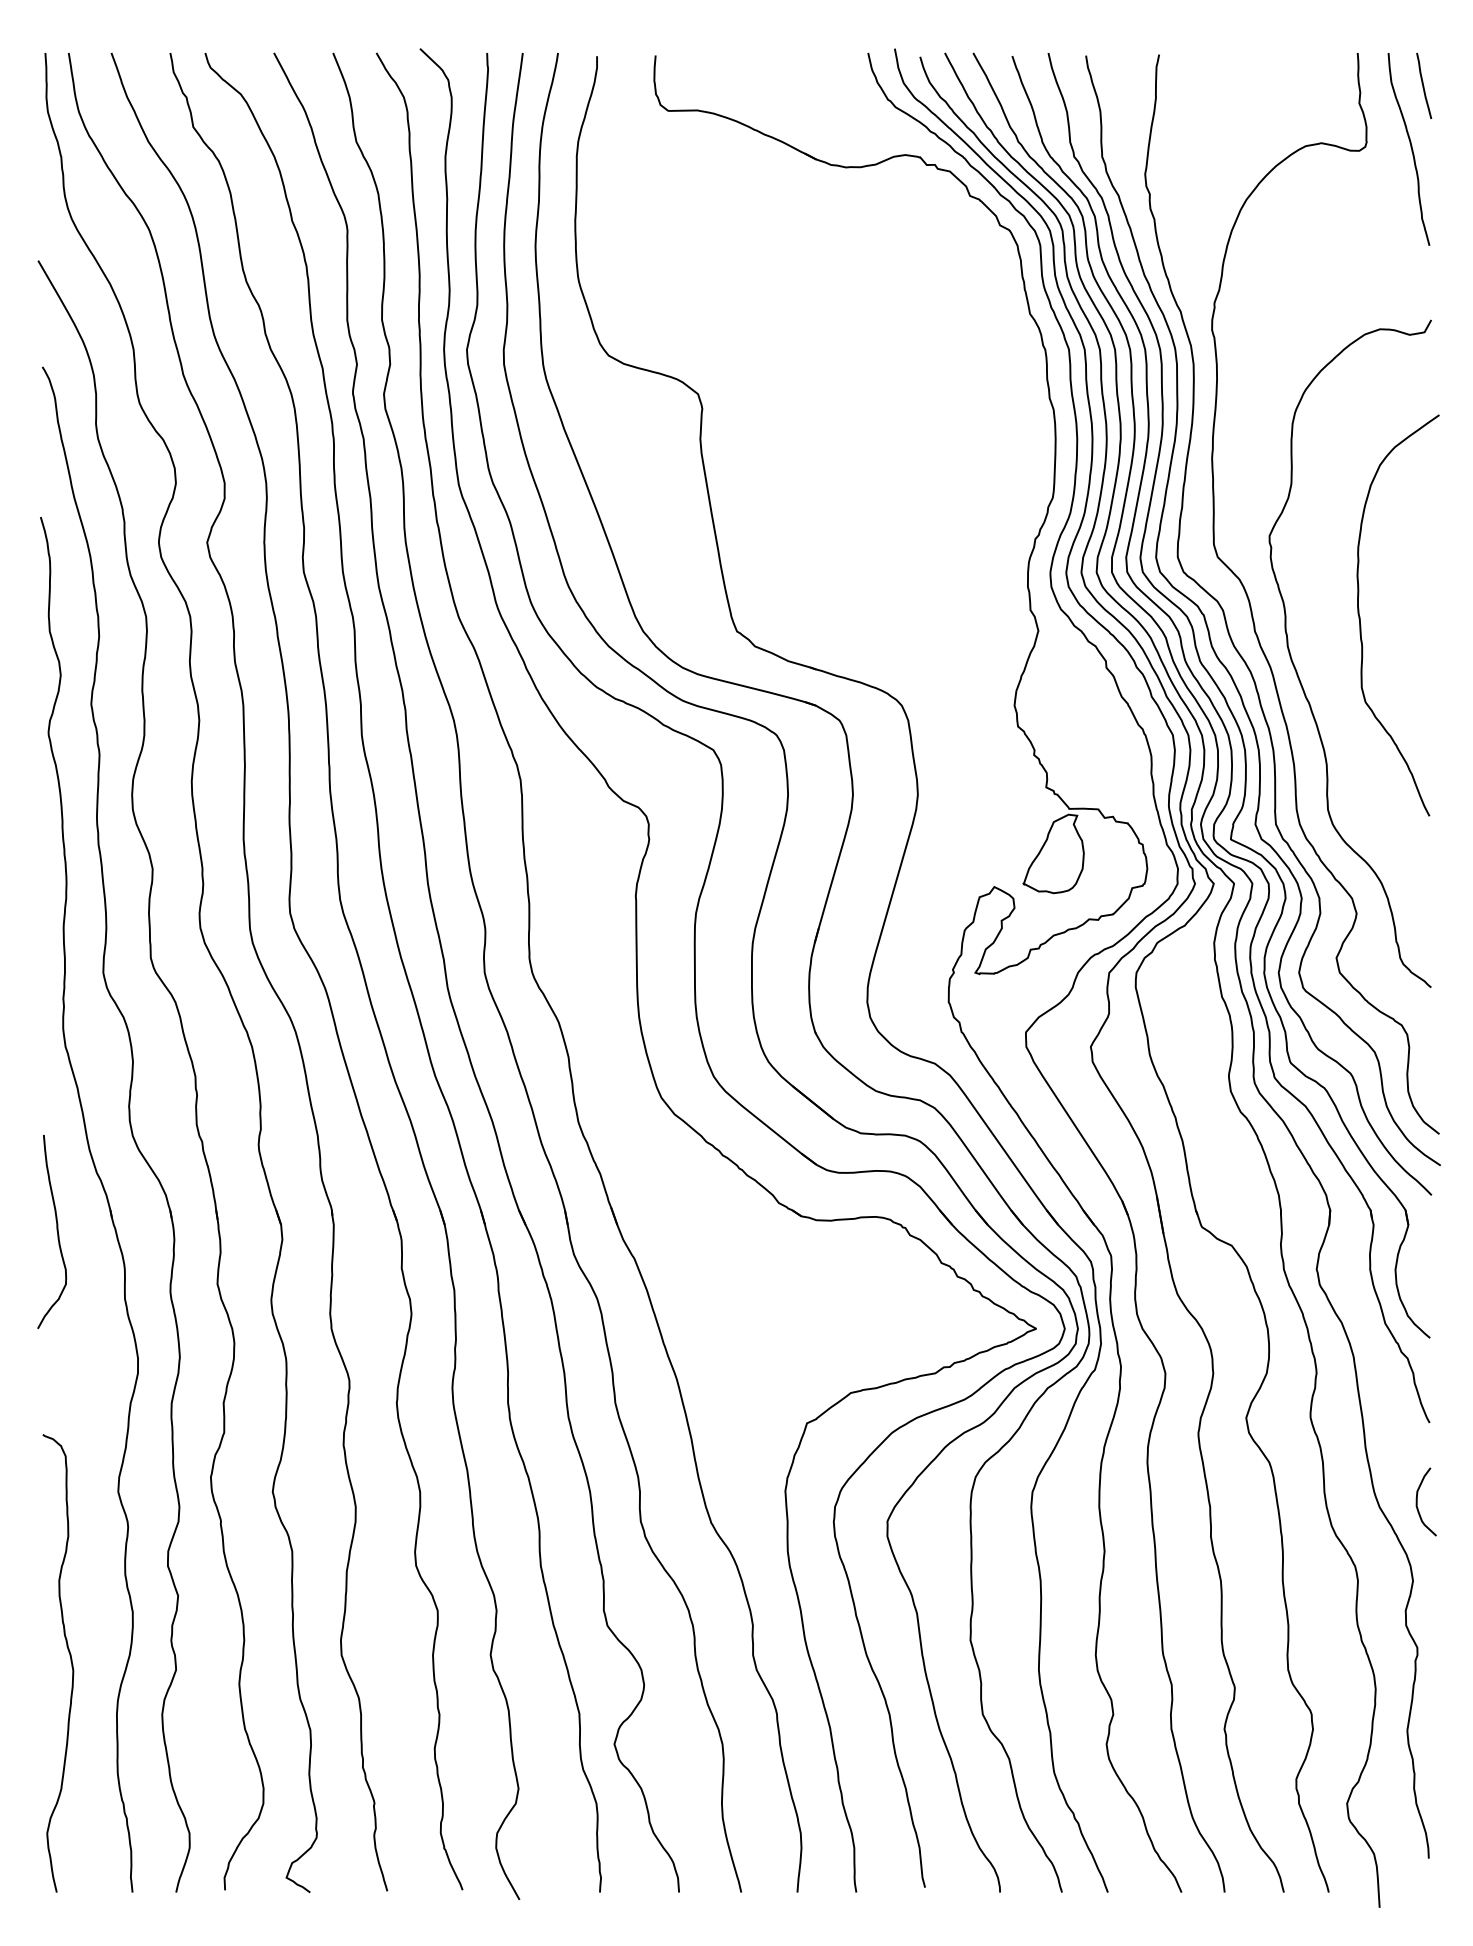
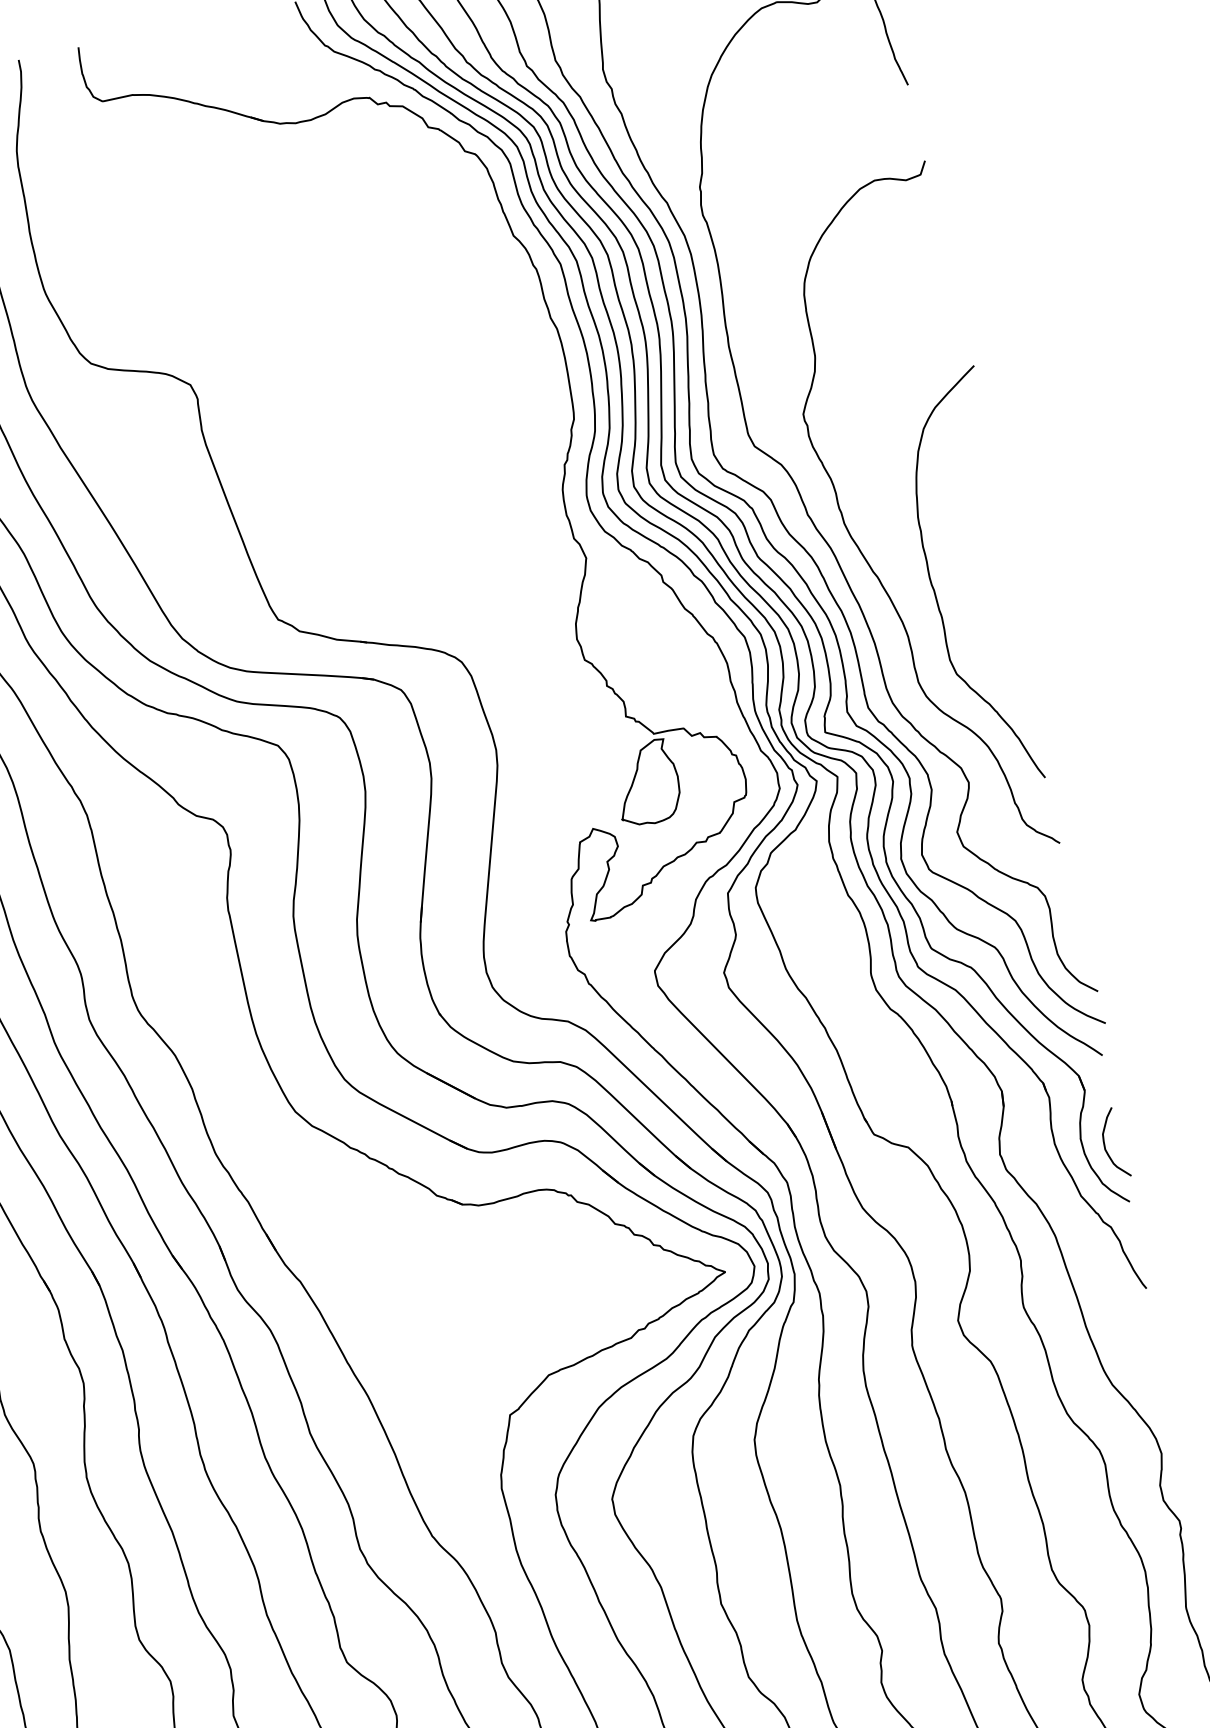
curve: (1360, 616) -> (934, 587), moved
curve: (1417, 1501) -> (1105, 1144), moved

